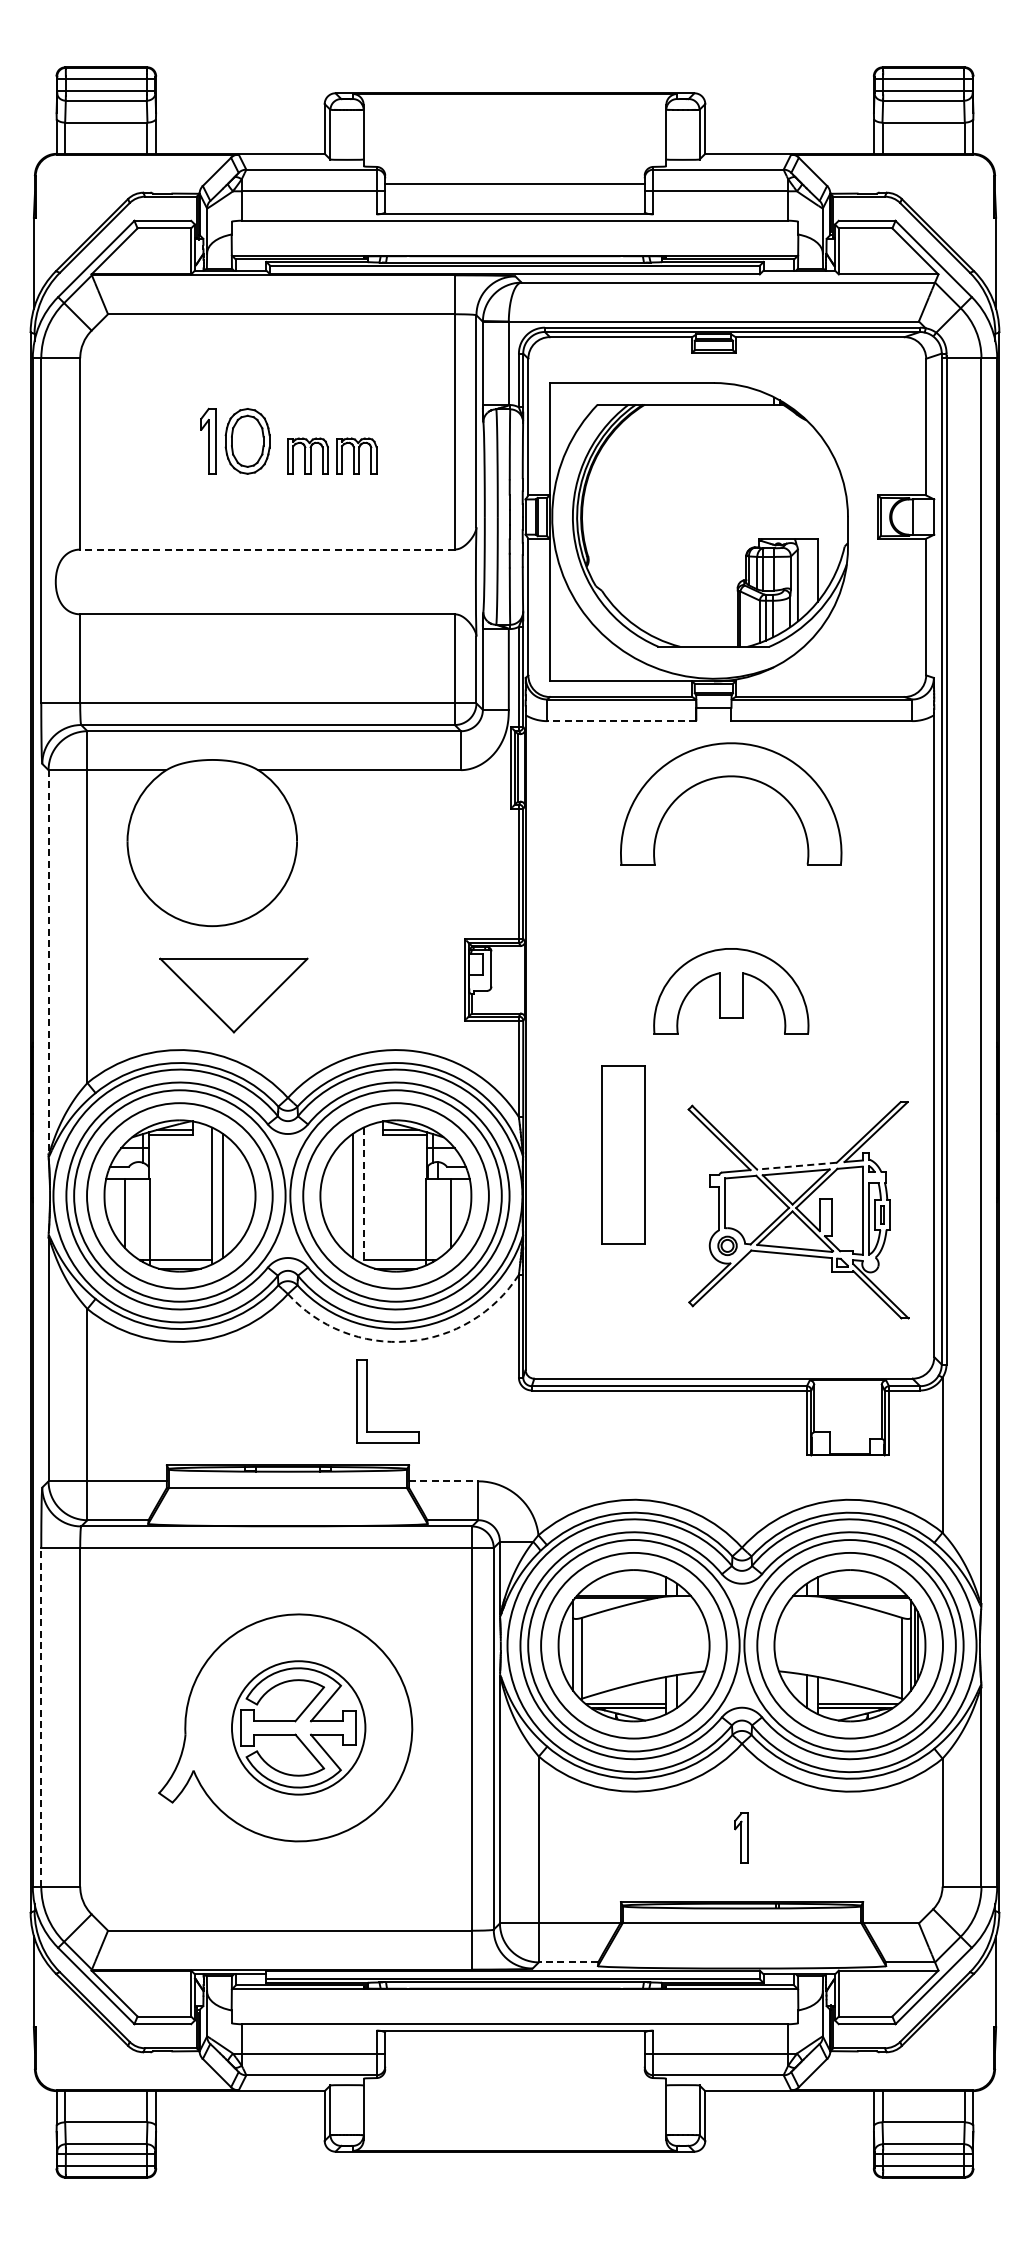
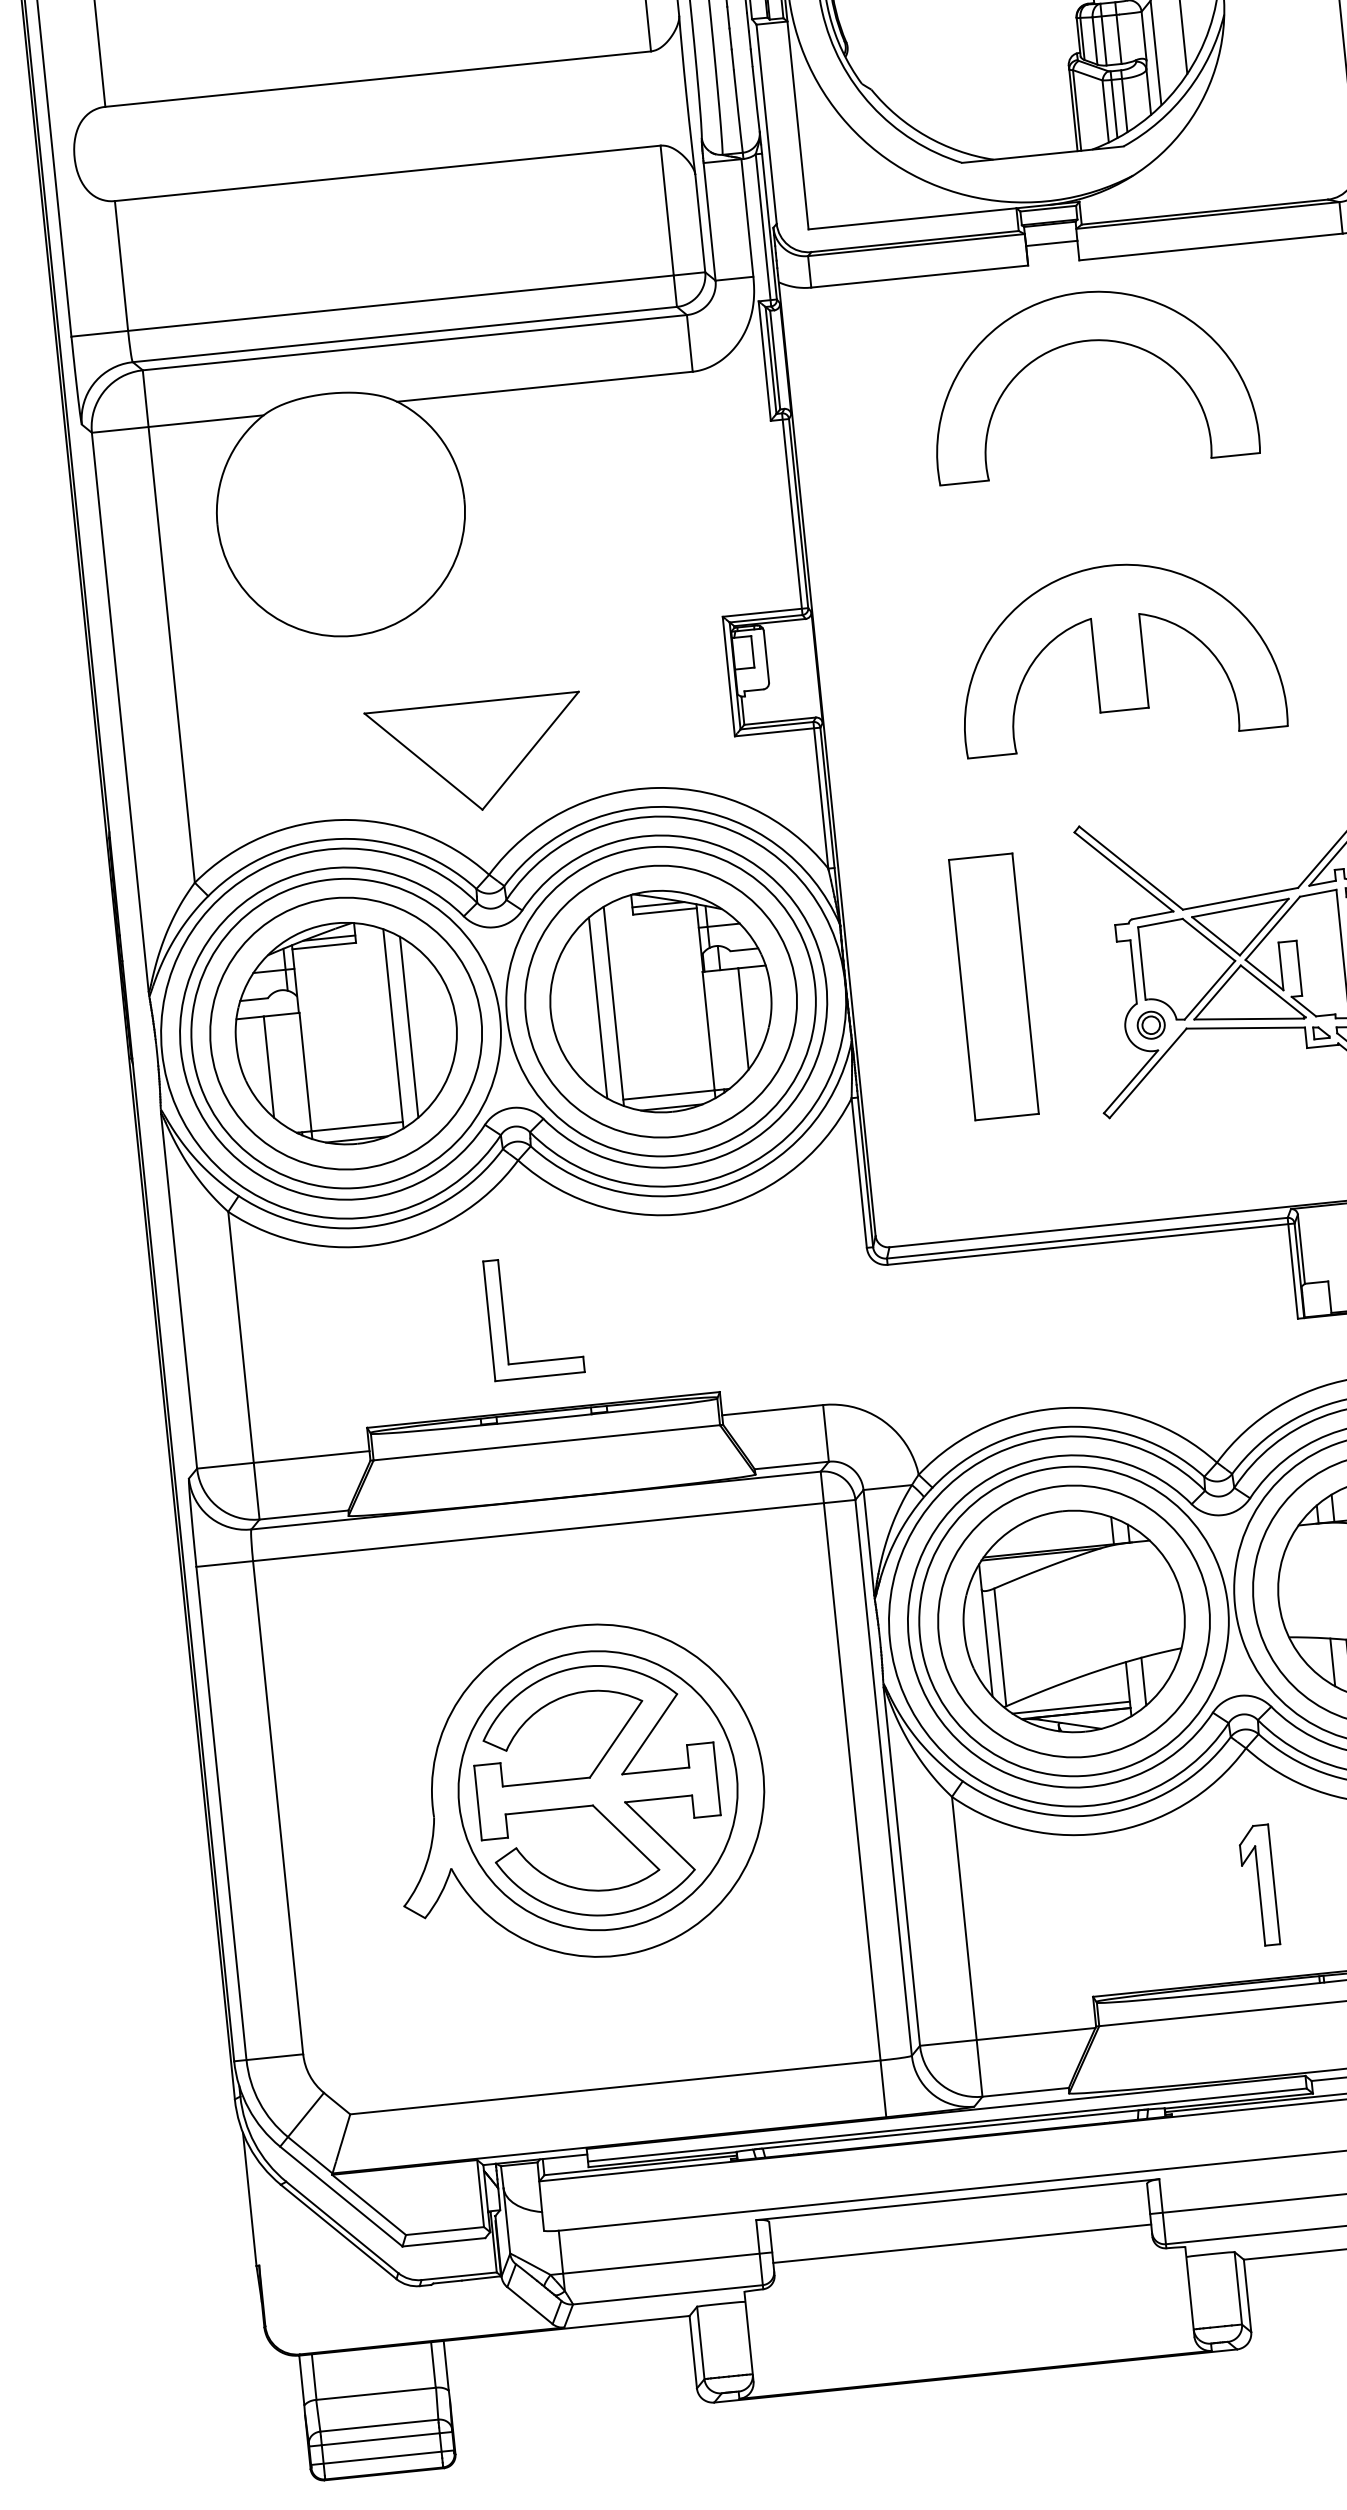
line: (267, 549) -> (378, 79), dashed -> solid
line: (621, 721) -> (919, 277), dashed -> solid
line: (48, 961) -> (120, 711), dashed -> solid
part: (731, 990) -> (1119, 652), size x1.43
part: (233, 995) -> (476, 756), moved
part: (623, 1154) -> (994, 986), moved
line: (796, 1166) -> (1239, 899), dashed -> solid
line: (363, 1196) -> (613, 1007), dashed -> solid
arc: (408, 1341) -> (700, 1211), dashed -> solid
part: (367, 1401) -> (504, 1319), moved
line: (443, 1481) -> (772, 1410), dashed -> solid
line: (41, 1716) -> (221, 1812), dashed -> solid
part: (298, 1727) -> (597, 1790), size x1.43
part: (741, 1837) -> (1259, 1884), size x1.67
line: (568, 1962) -> (1025, 2092), dashed -> solid
line: (514, 2060) -> (961, 2243), added

